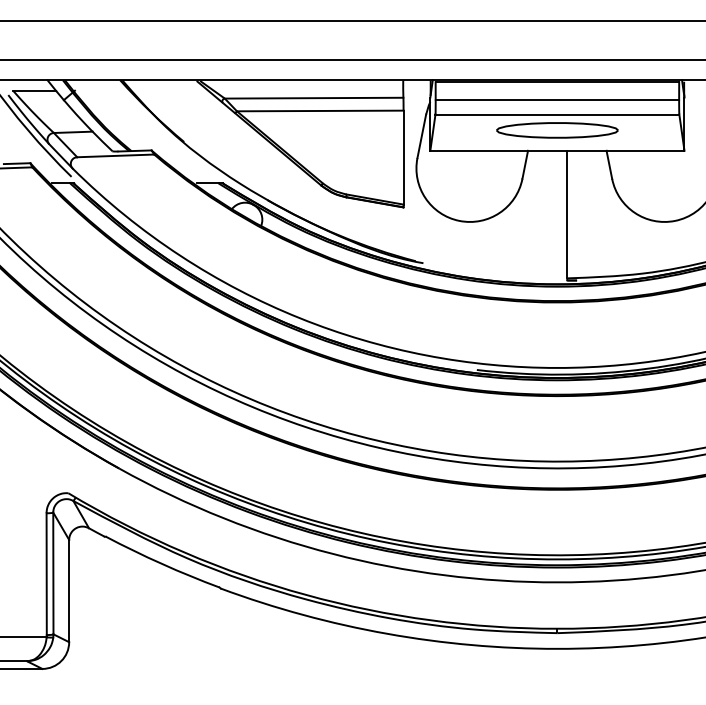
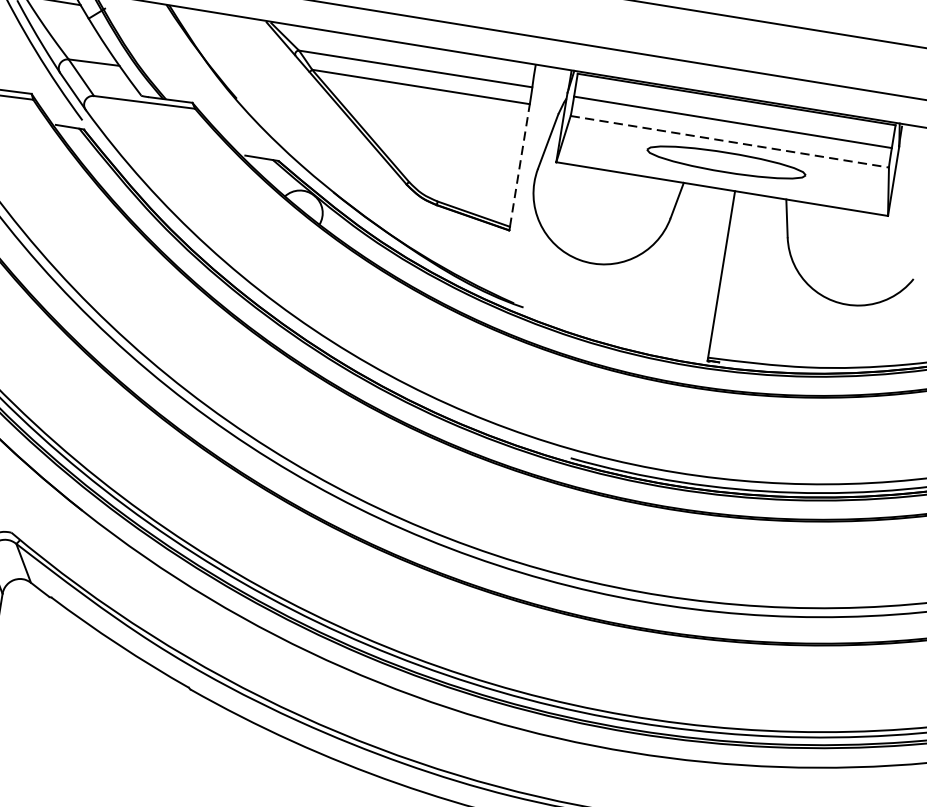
line: (557, 114) -> (729, 141), solid -> dashed
line: (403, 157) -> (519, 165), solid -> dashed

